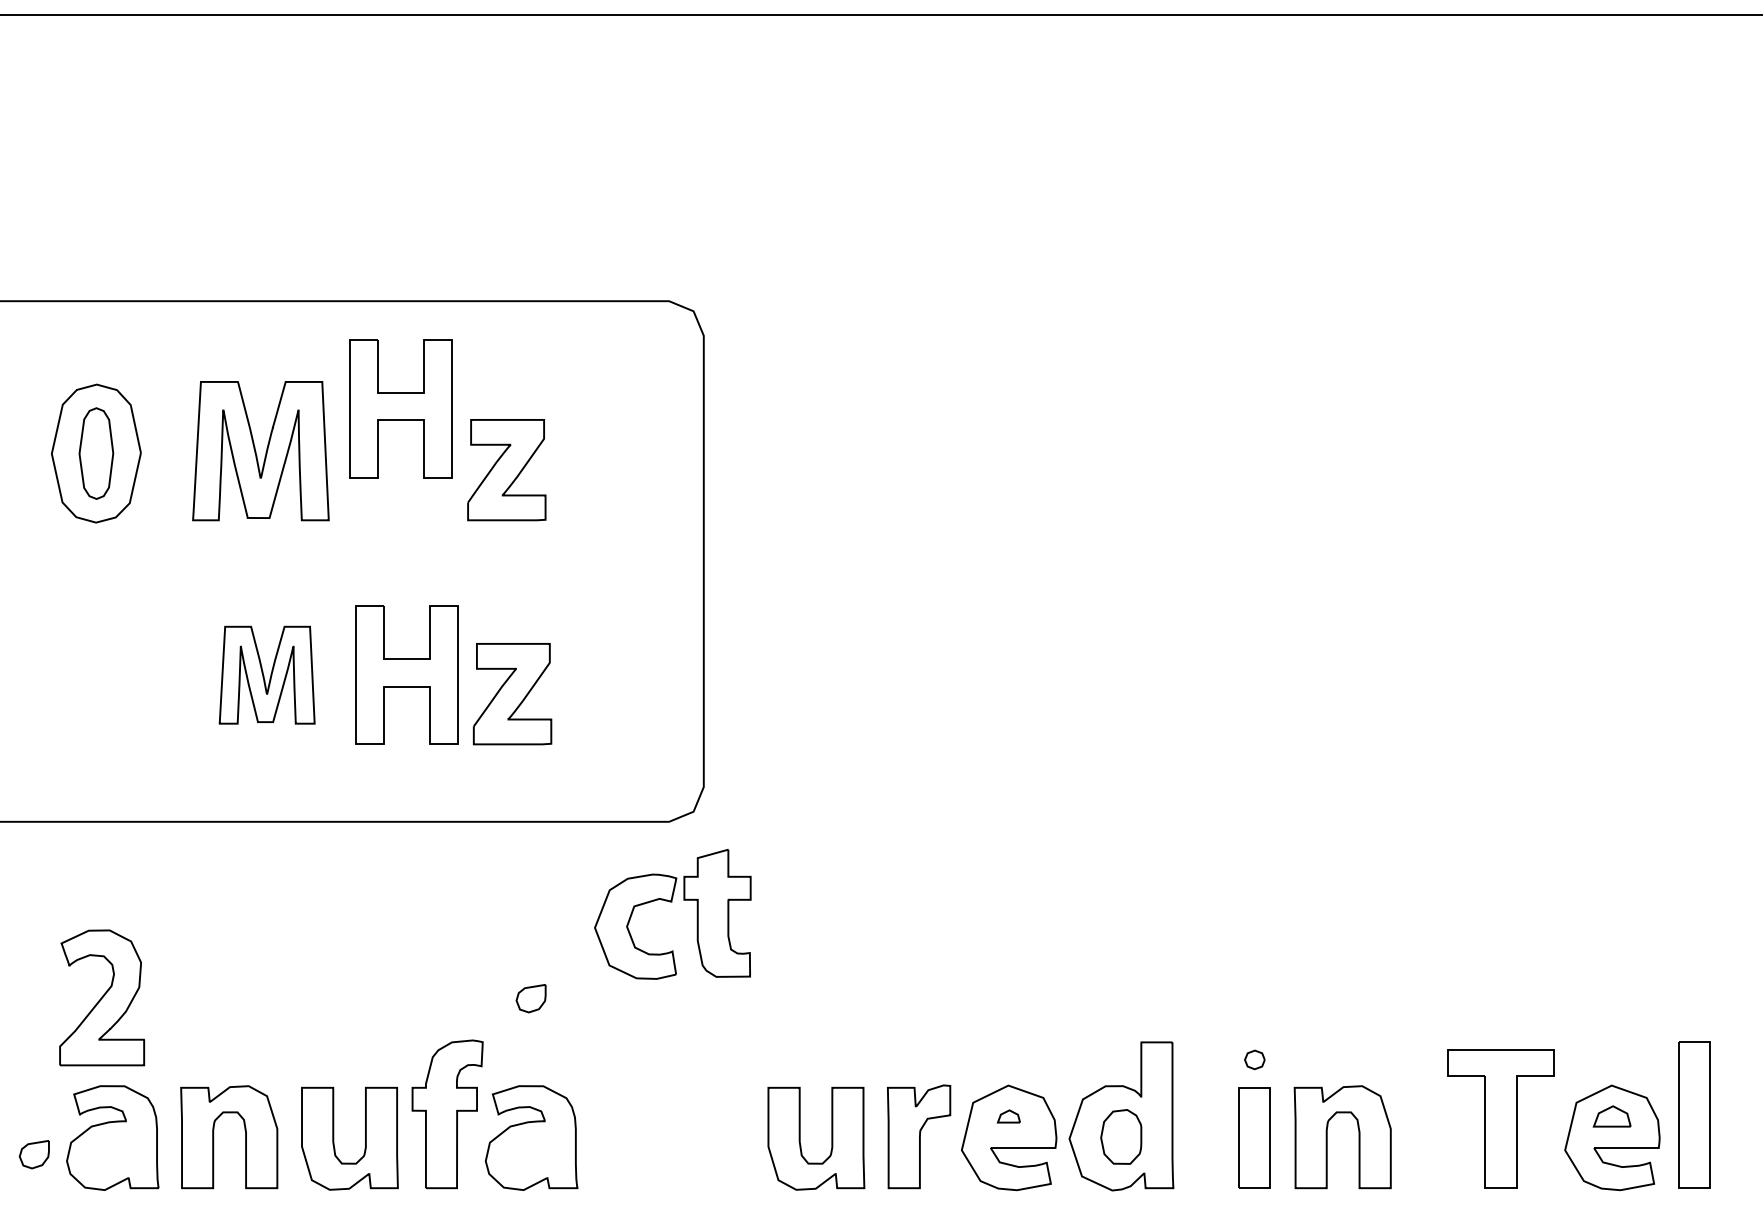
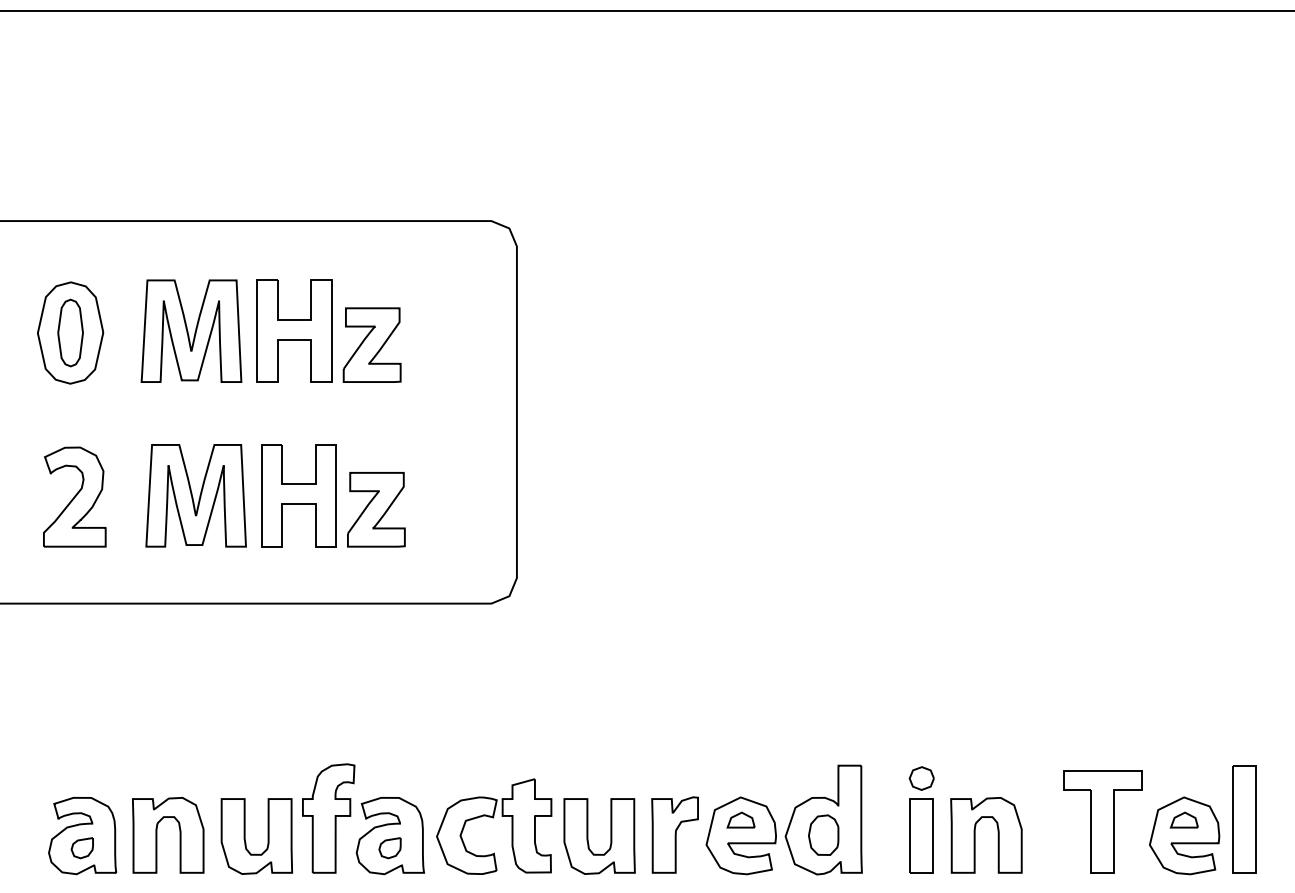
part: (400, 408) -> (294, 330), moved
part: (266, 675) -> (195, 496), size x1.43
part: (672, 902) -> (493, 817), moved
part: (102, 997) -> (75, 496), moved
part: (530, 998) -> (389, 848), moved
part: (1254, 1059) -> (921, 778), size x1.67
part: (1008, 1116) -> (740, 820), size x1.67
part: (33, 1154) -> (81, 848), moved

